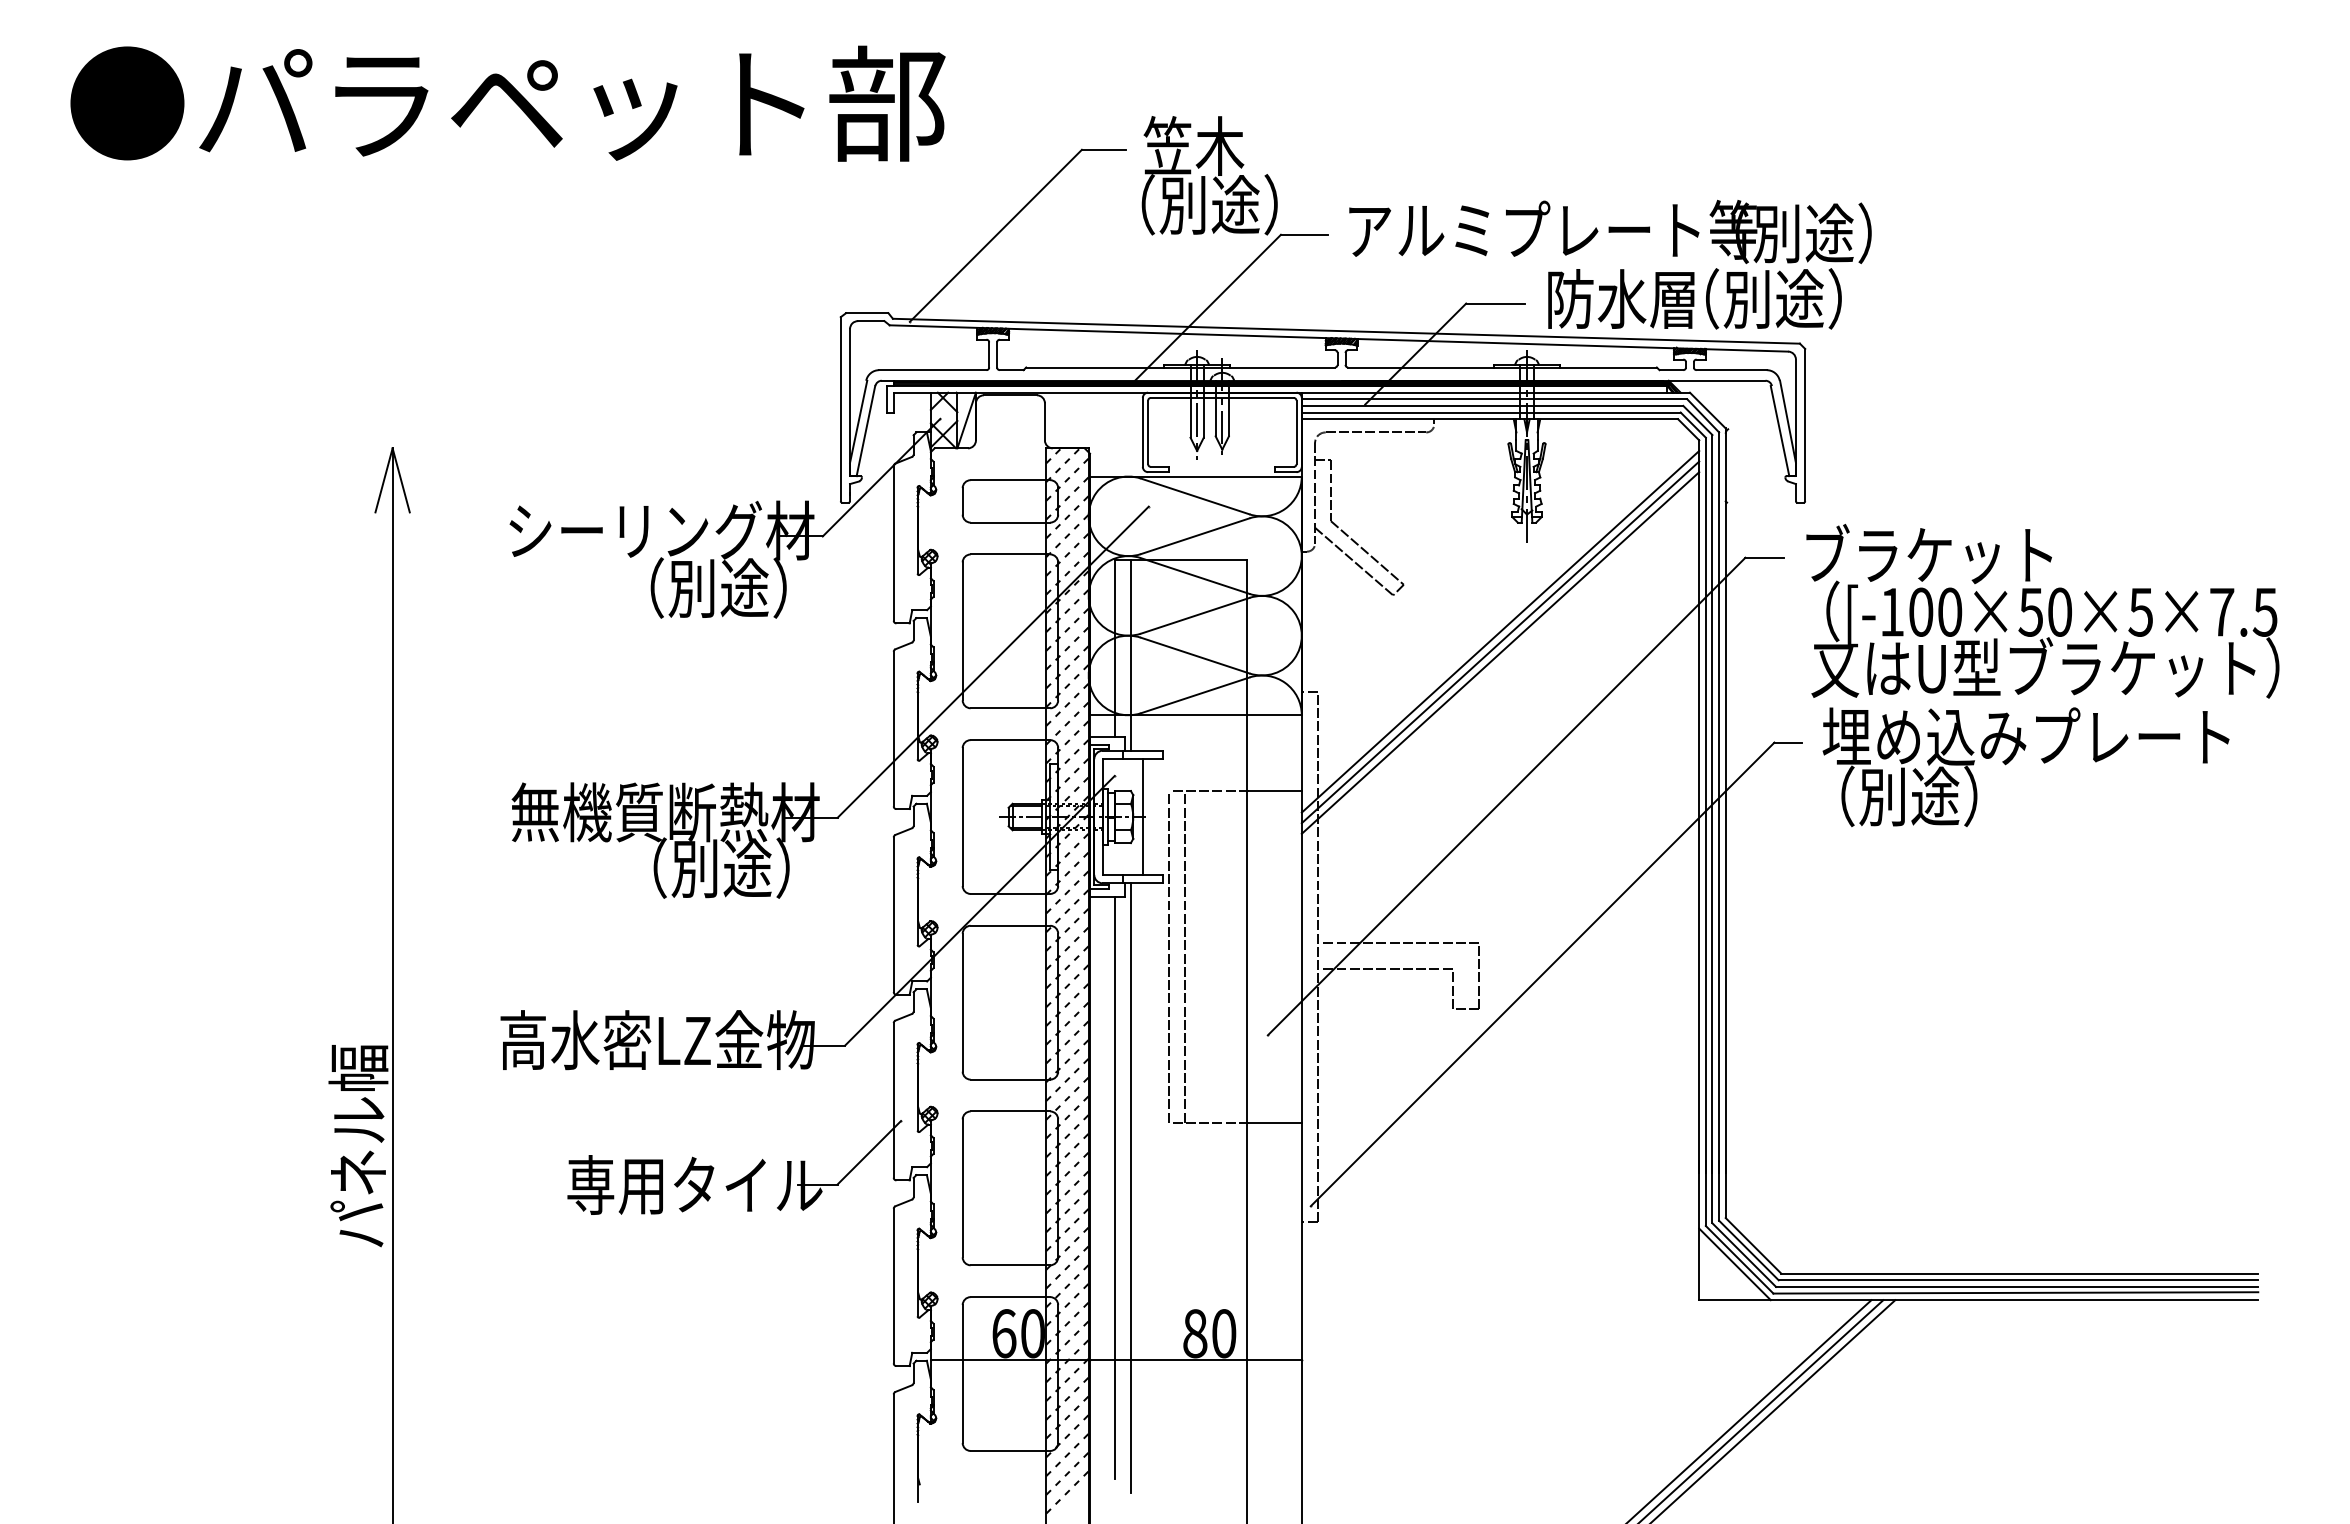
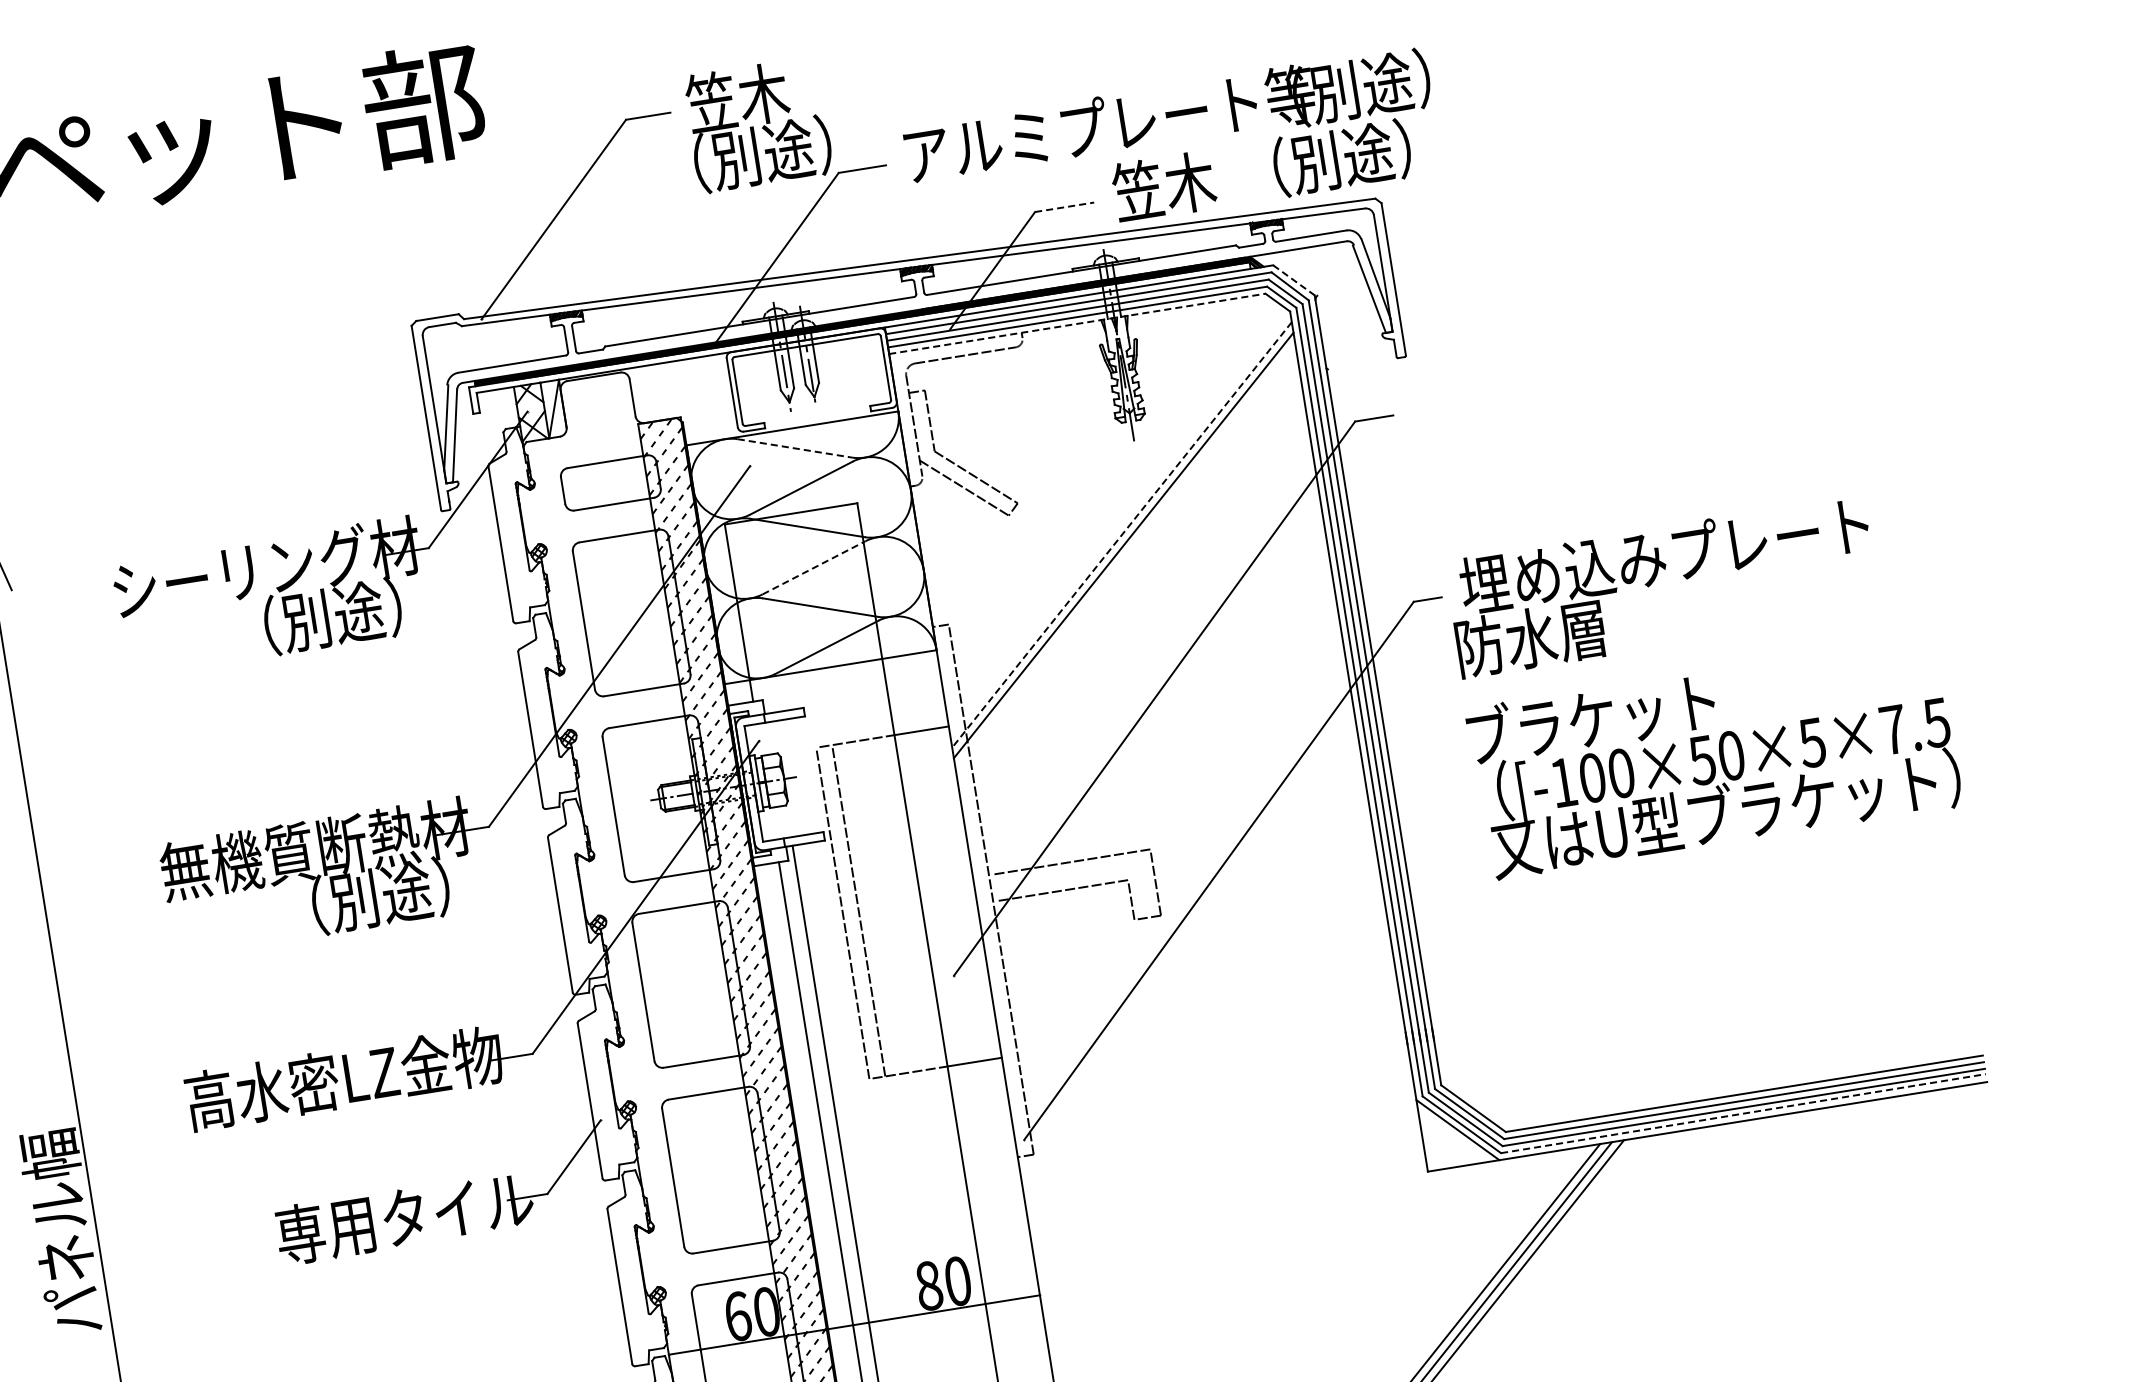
text: (1619, 298) -> (1187, 182), 防水層 -> 笠木
line: (1495, 303) -> (1064, 207), solid -> dashed
line: (1708, 410) -> (1294, 280), solid -> dashed
line: (1490, 419) -> (1077, 324), solid -> dashed
line: (1195, 496) -> (795, 448), solid -> dashed
text: (2042, 611) -> (1713, 757), moved
line: (1195, 615) -> (814, 567), solid -> dashed
line: (1500, 631) -> (1121, 534), solid -> dashed
line: (1500, 652) -> (1125, 555), removed
line: (1130, 654) -> (755, 616), removed
text: (1893, 796) -> (1541, 636), （別途） -> 防水層
line: (1142, 816) -> (793, 777), removed
line: (2016, 1292) -> (1744, 1113), solid -> dashed

